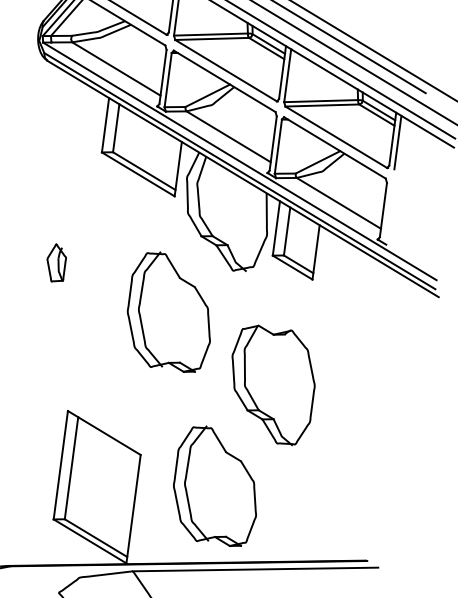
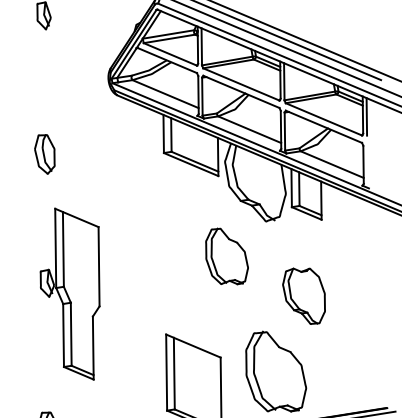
part: (56, 262) -> (143, 233), removed
part: (169, 312) -> (226, 256), size x0.7
part: (271, 383) -> (303, 295), size x0.7

